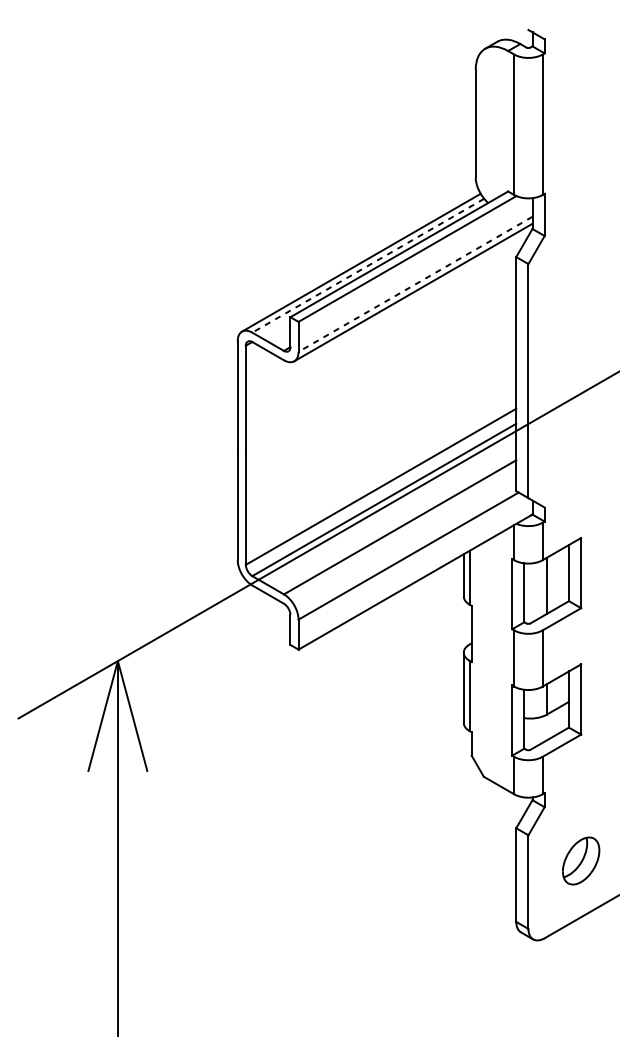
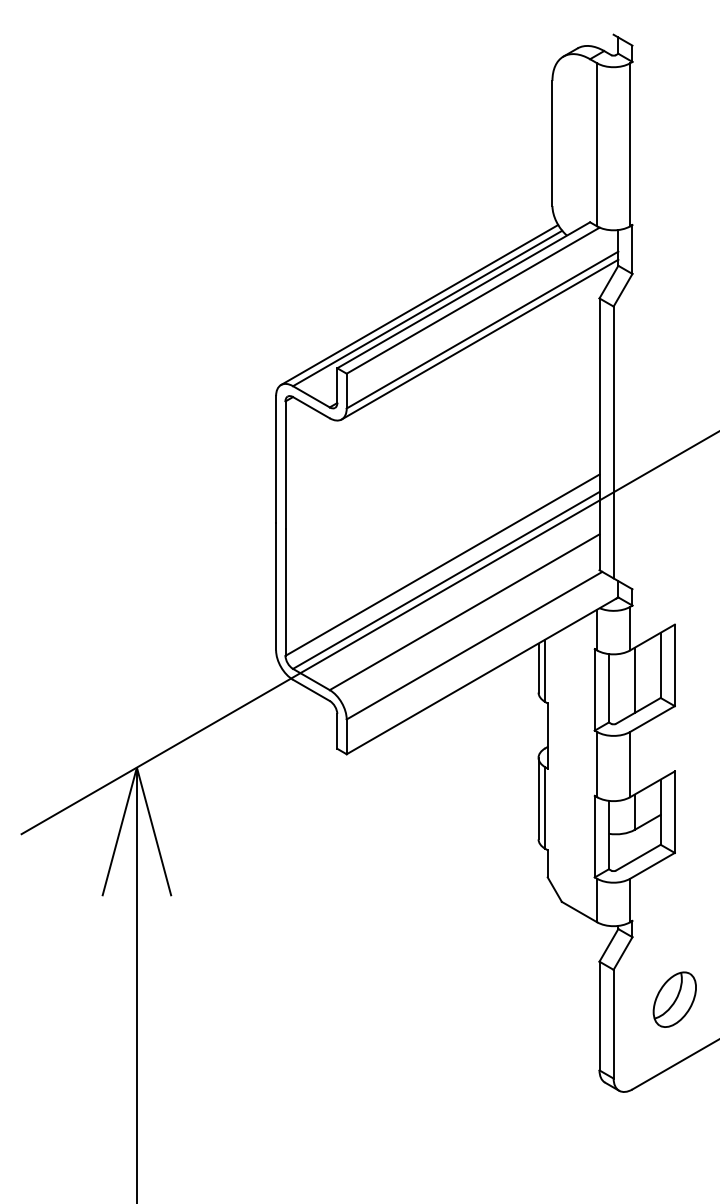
line: (368, 265) -> (427, 308), dashed -> solid
line: (415, 284) -> (482, 330), dashed -> solid

